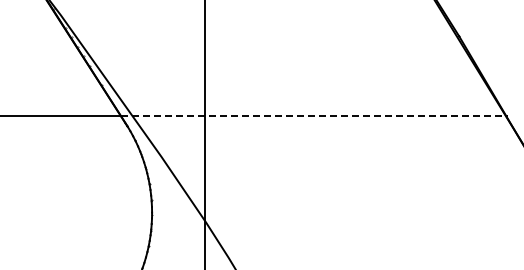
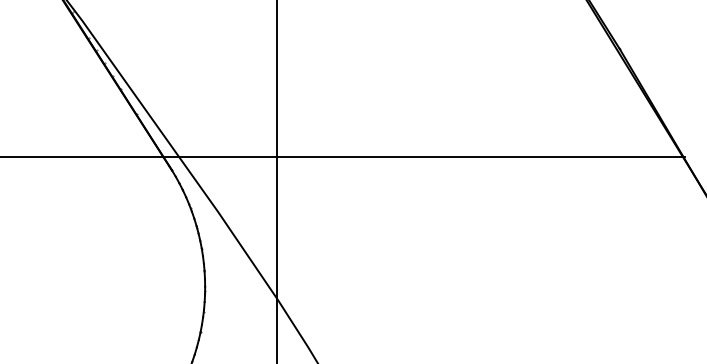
line: (314, 116) -> (424, 157), dashed -> solid

